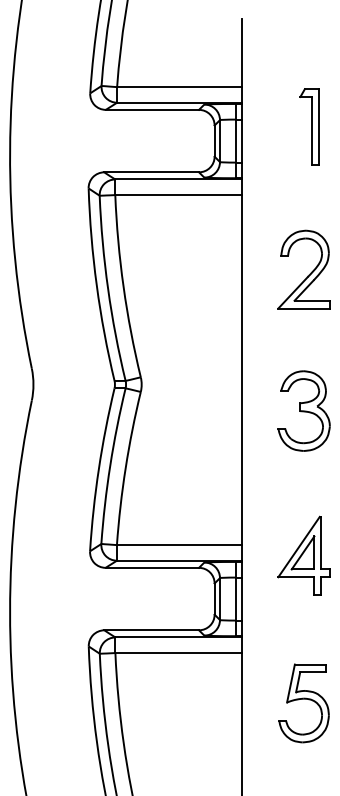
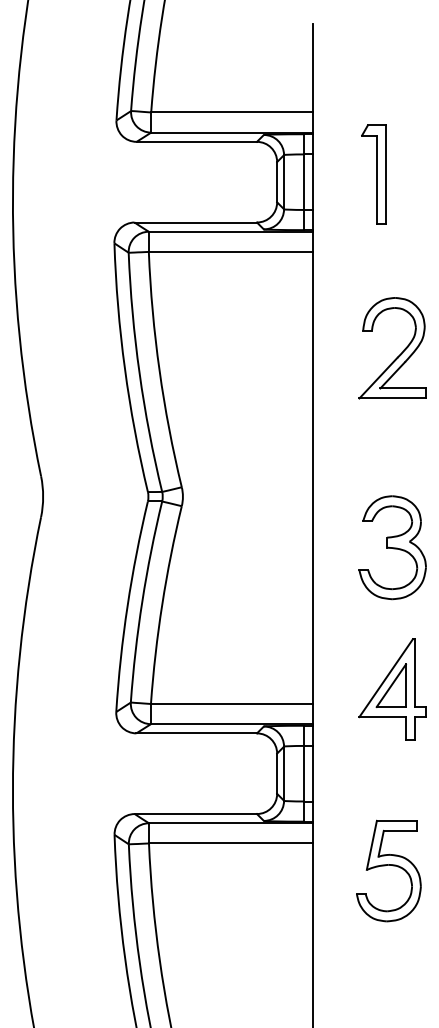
part: (309, 126) -> (373, 173), moved
part: (303, 410) -> (391, 546), moved
part: (303, 555) -> (391, 689), moved
part: (303, 703) -> (388, 871), moved

